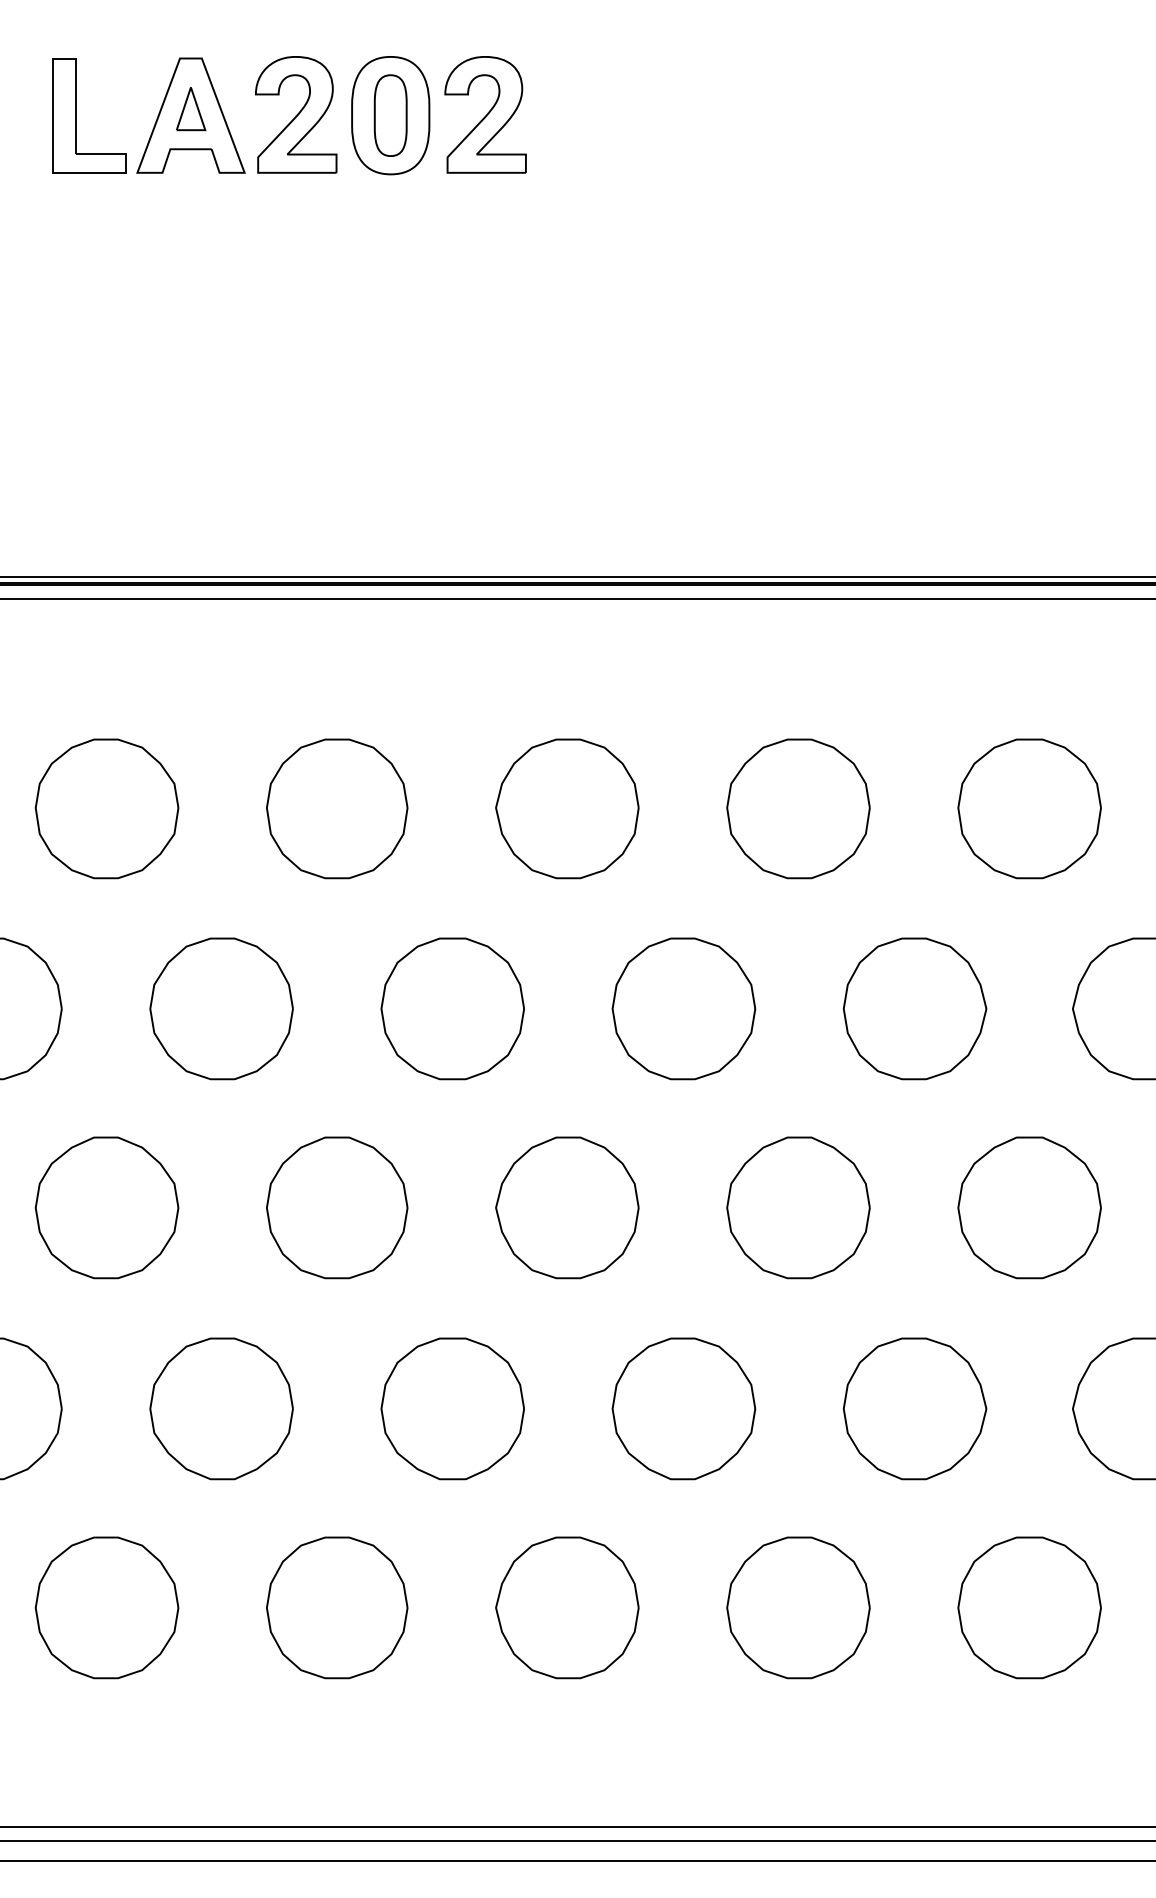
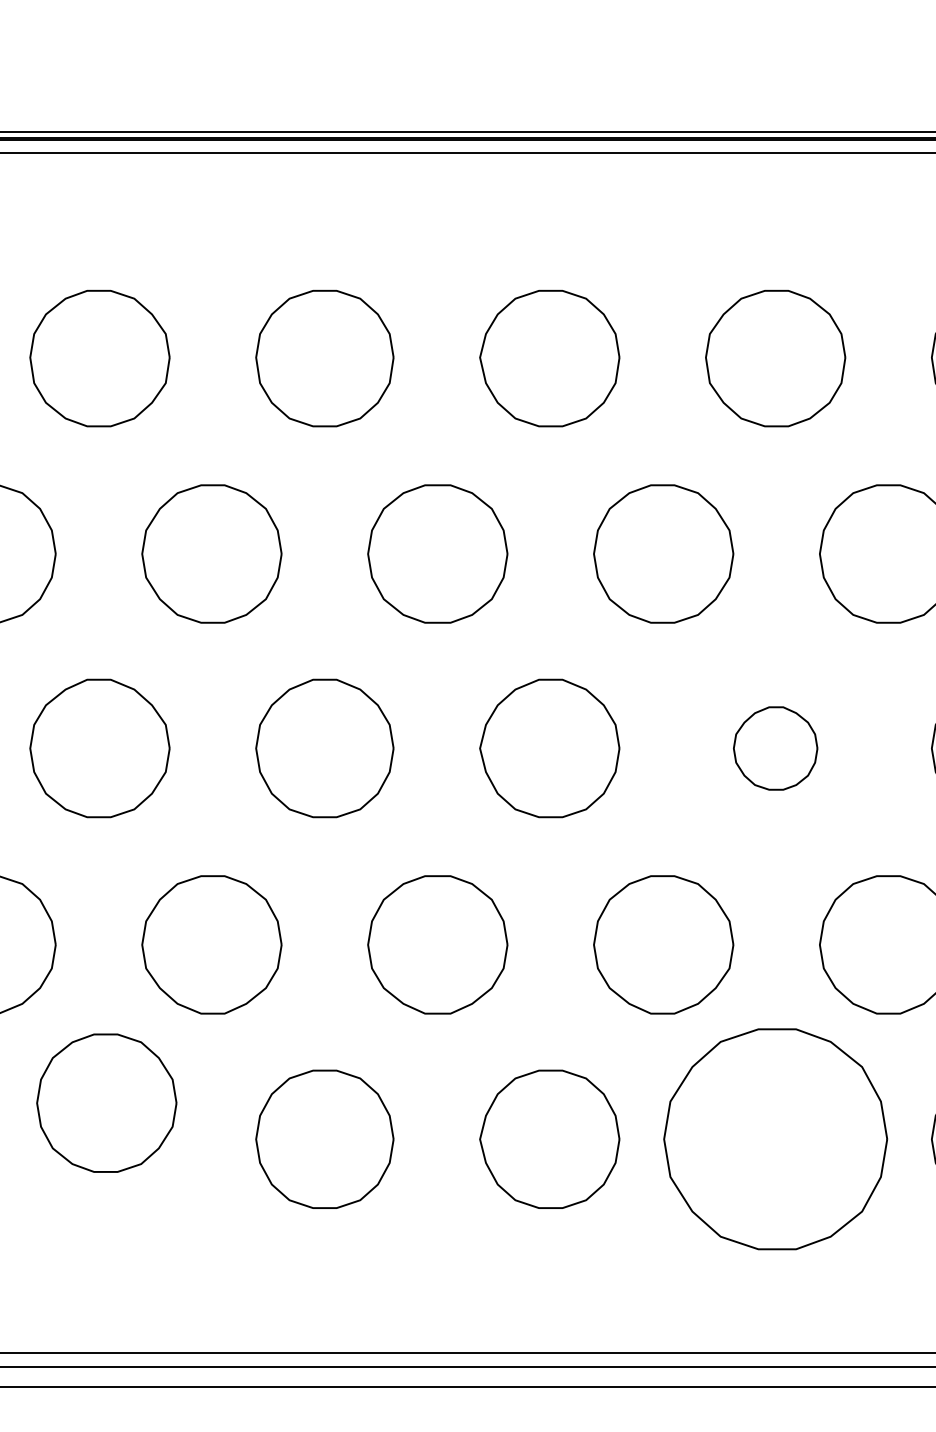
part: (798, 1207) -> (775, 748), size x0.6
part: (106, 1607) -> (106, 1102), moved
part: (798, 1607) -> (775, 1138), size x1.6

